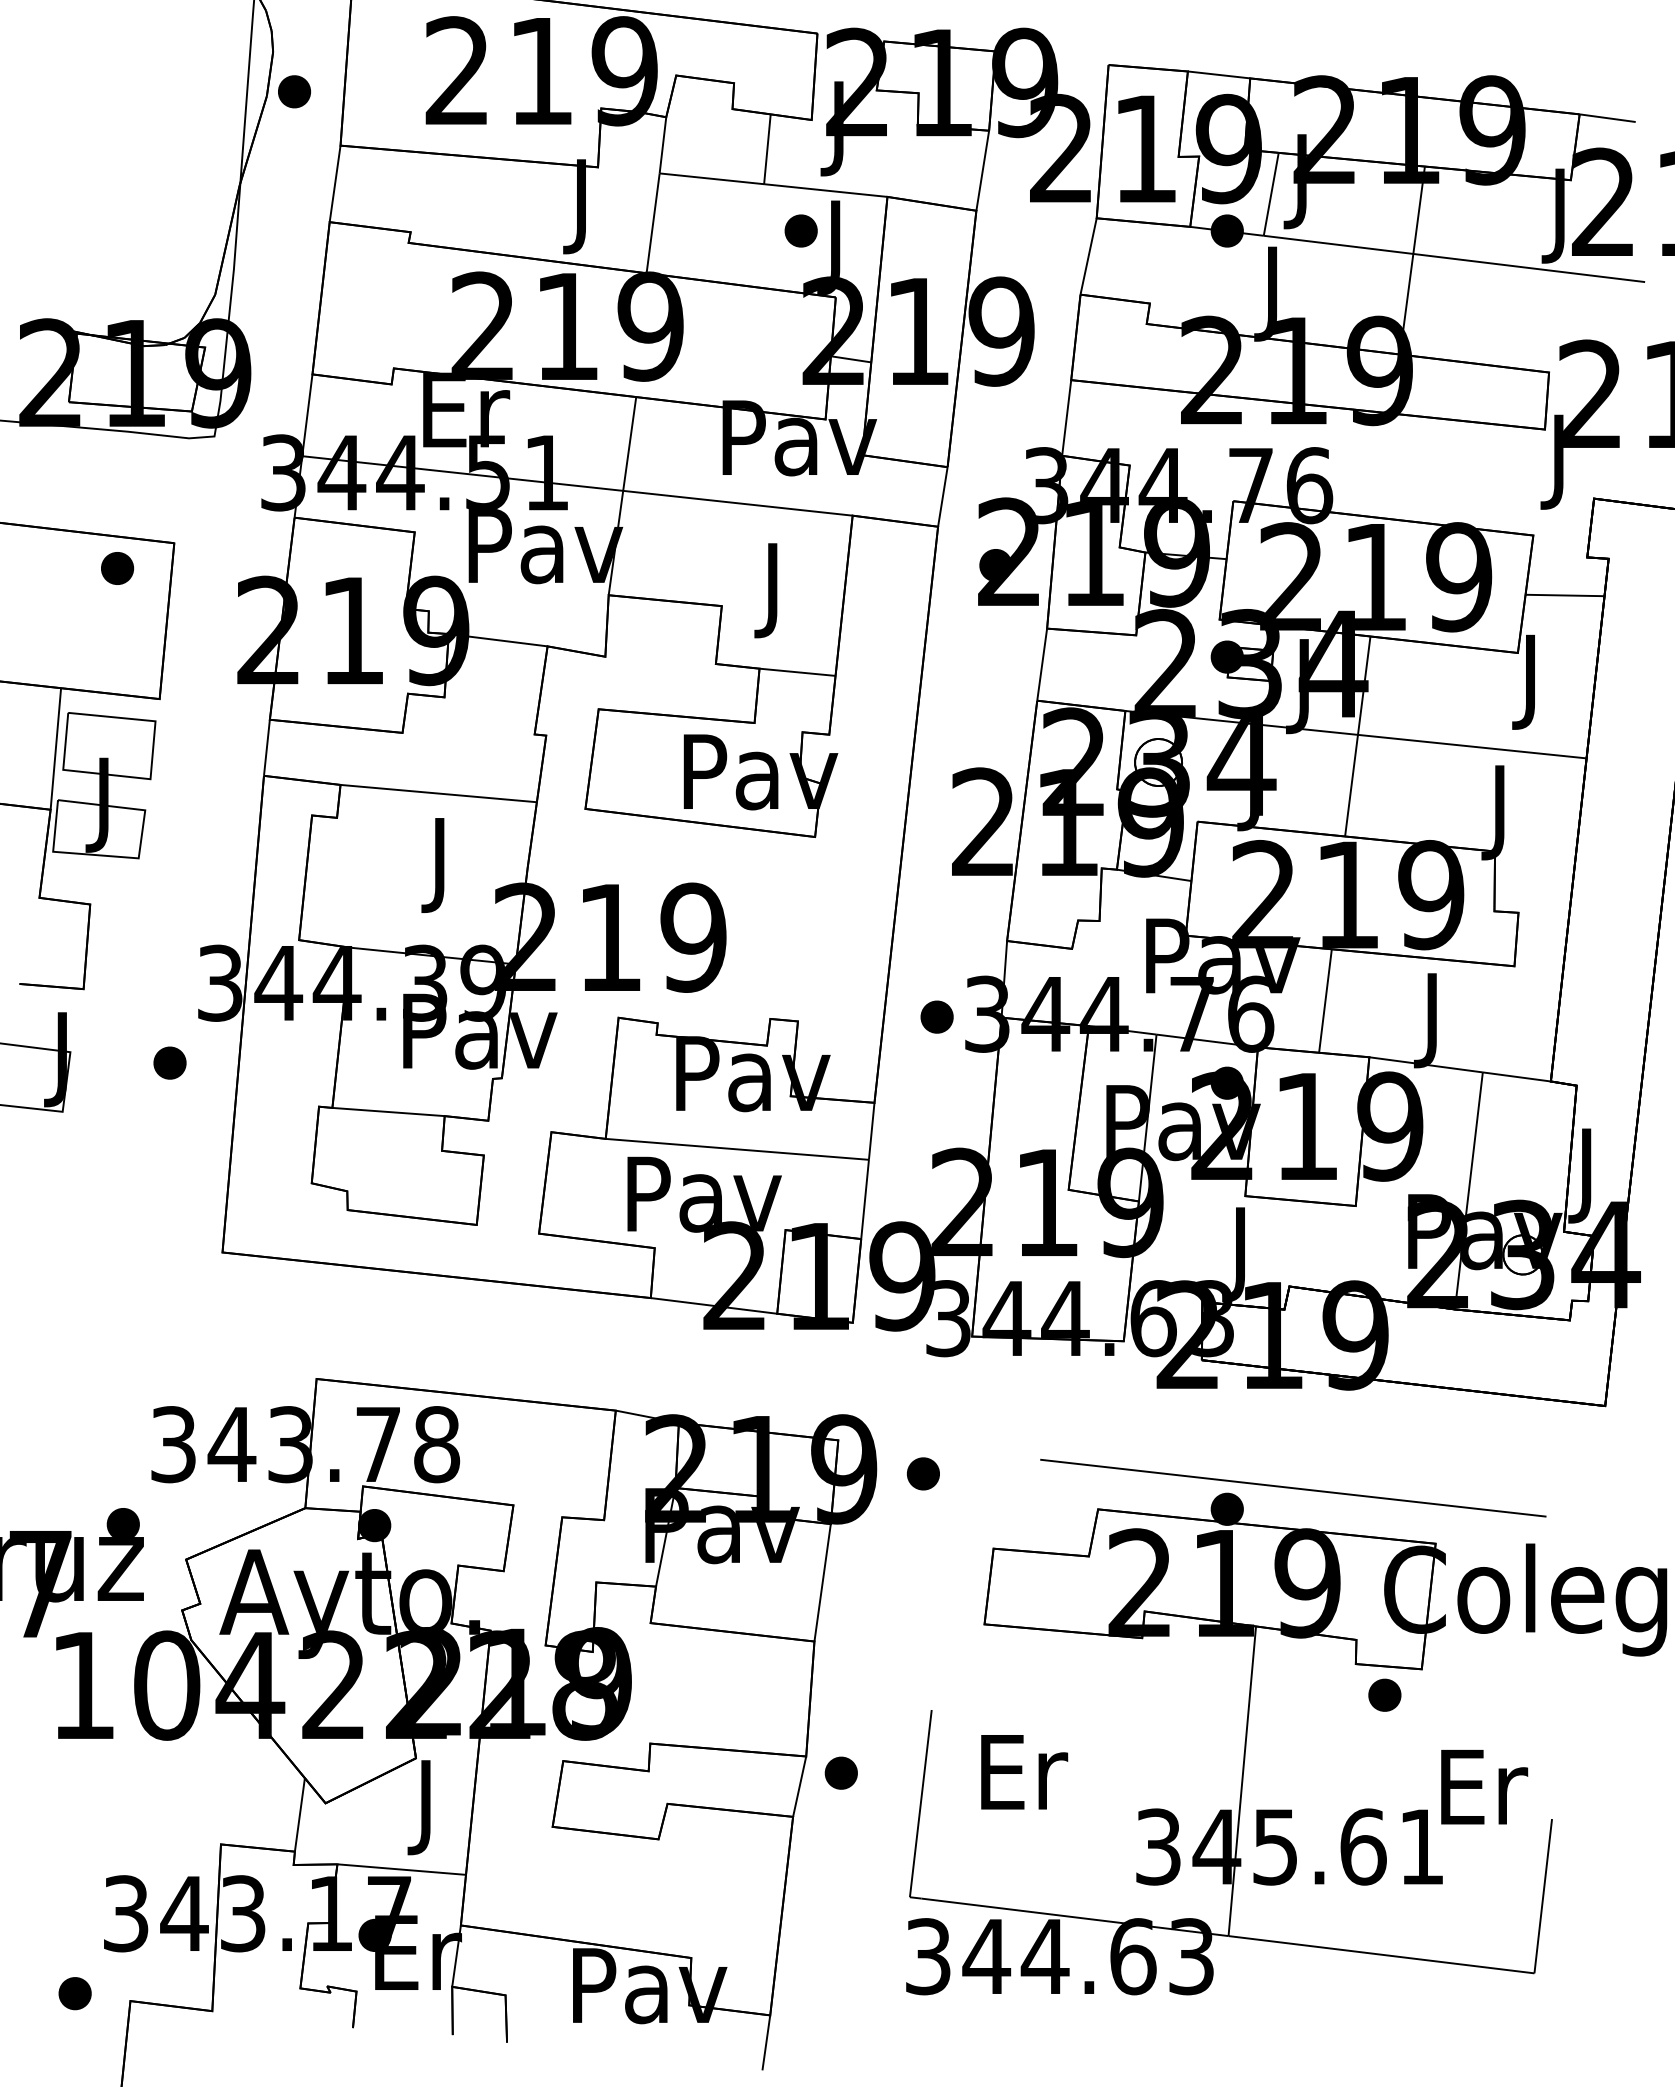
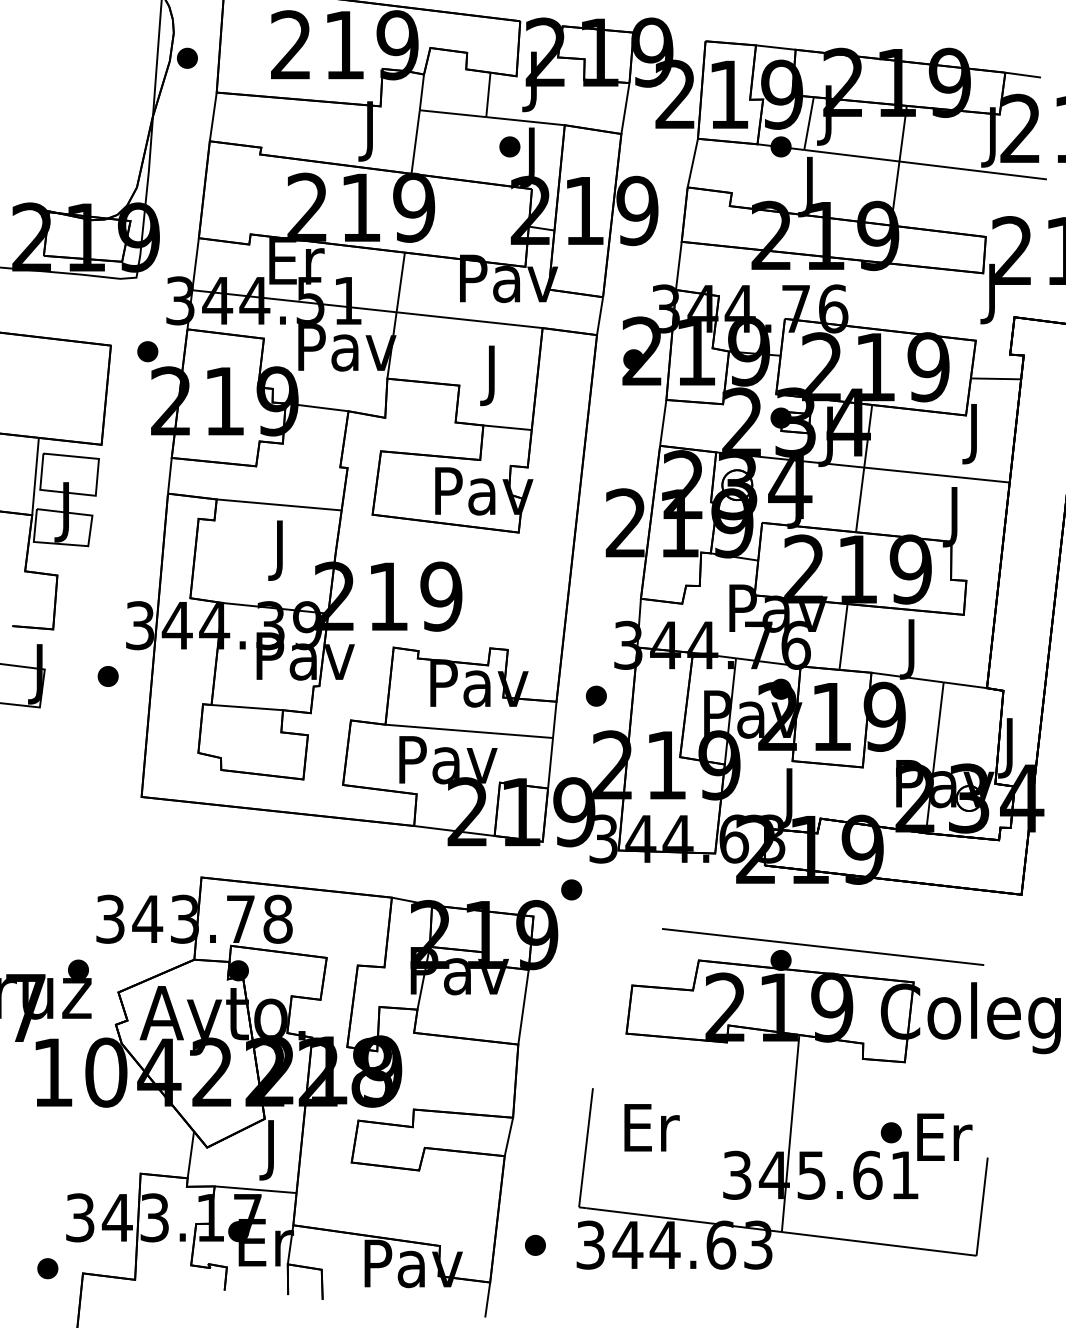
part: (117, 568) -> (147, 351), moved
part: (935, 1016) -> (595, 695), moved
part: (923, 1473) -> (571, 889), moved
part: (1383, 1694) -> (890, 1132), moved
part: (841, 1771) -> (535, 1244), moved

